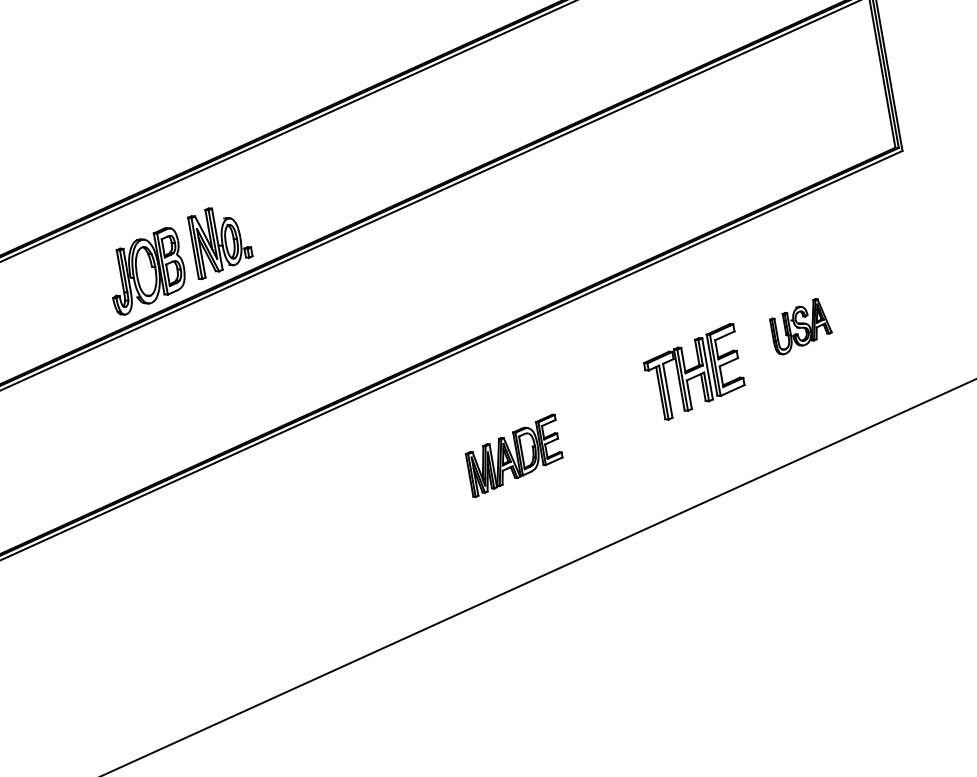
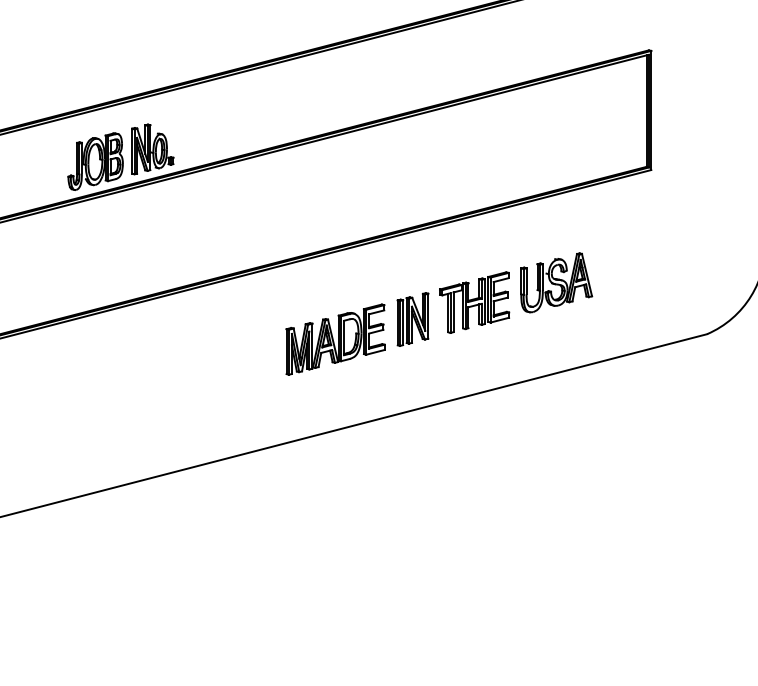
part: (800, 326) -> (556, 282), size x1.67
part: (613, 410) -> (412, 319), added
part: (514, 455) -> (335, 339), size x1.43

